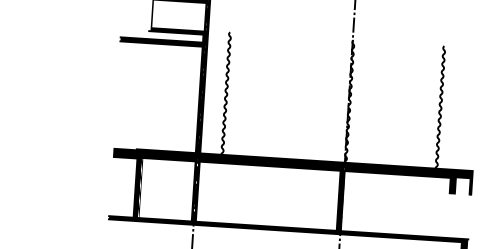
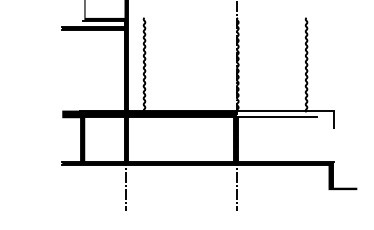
fill: (407, 178) -> (285, 119), removed

